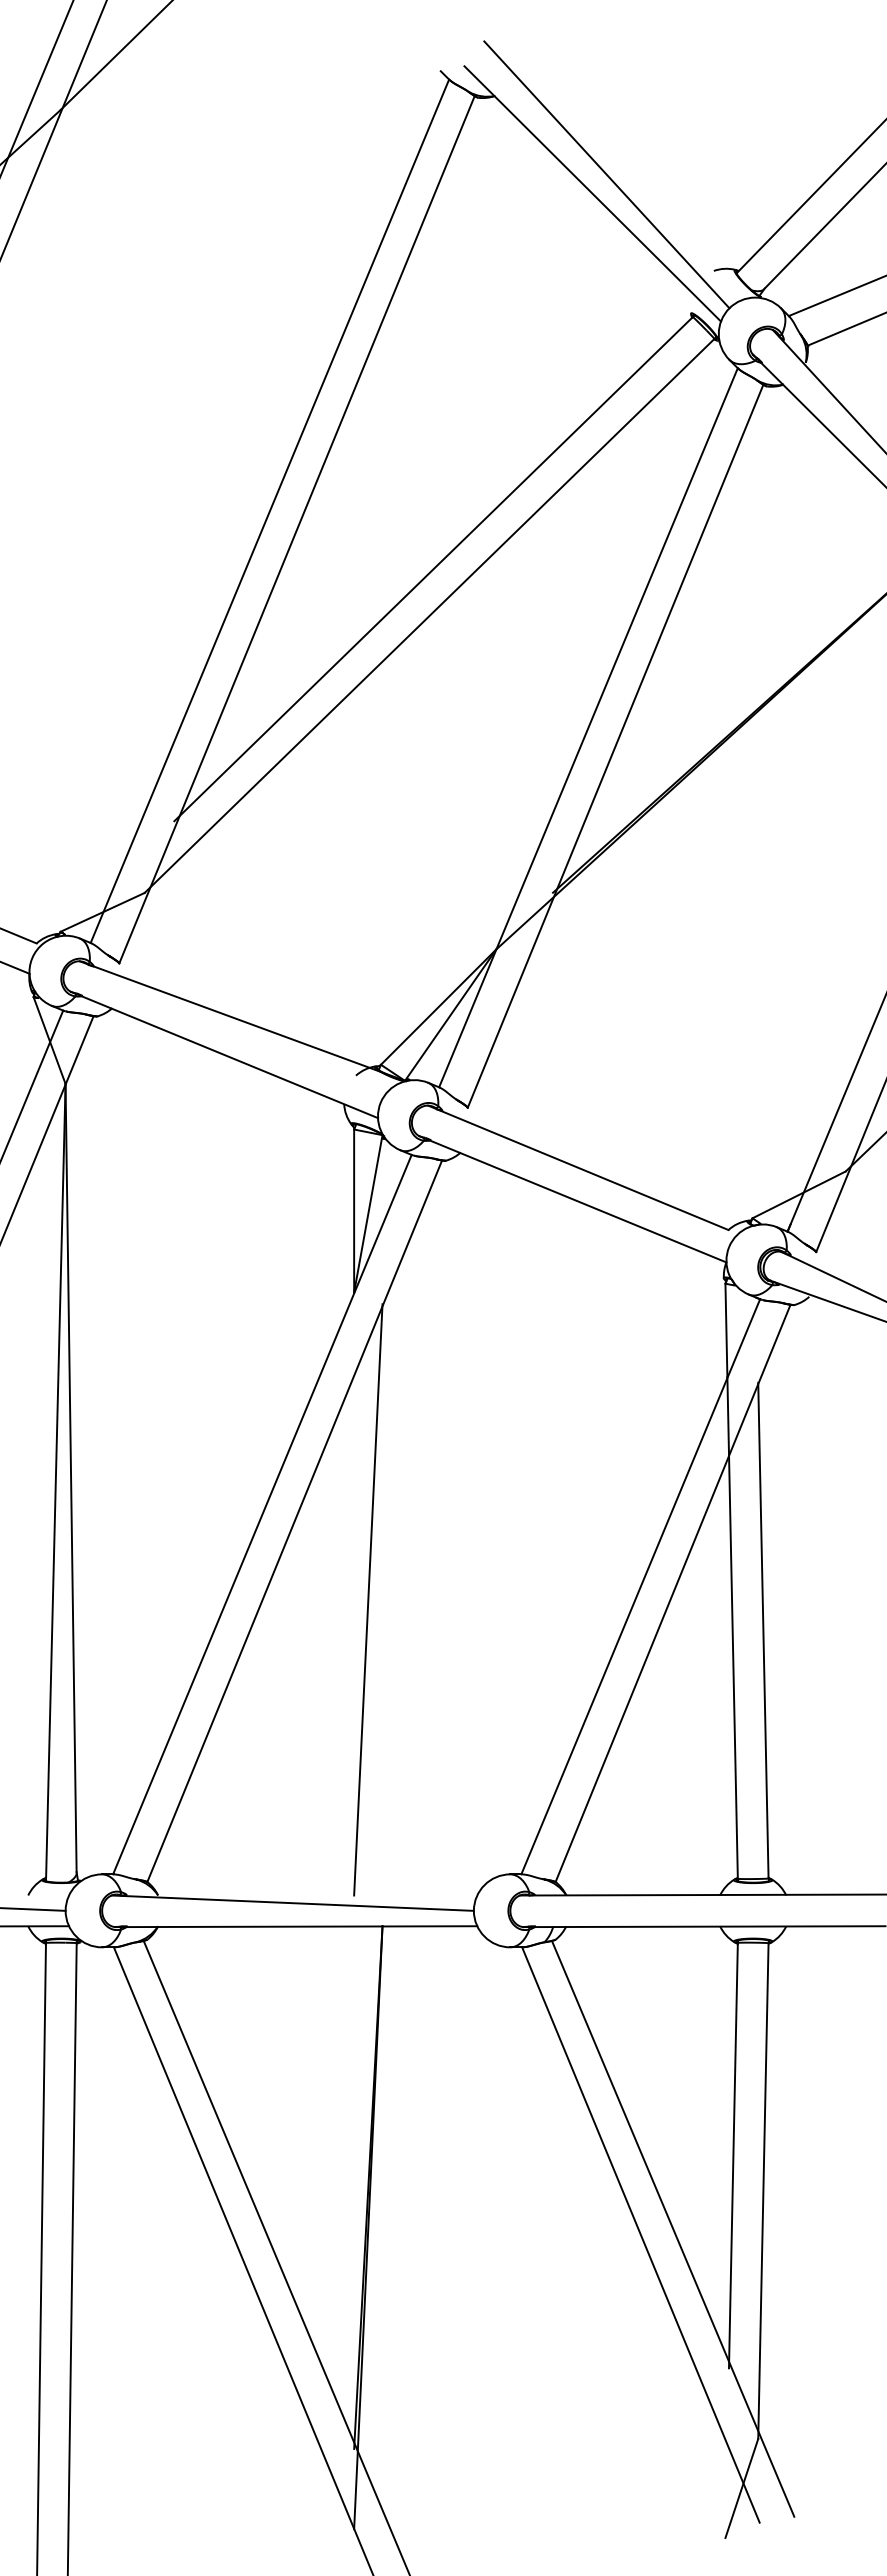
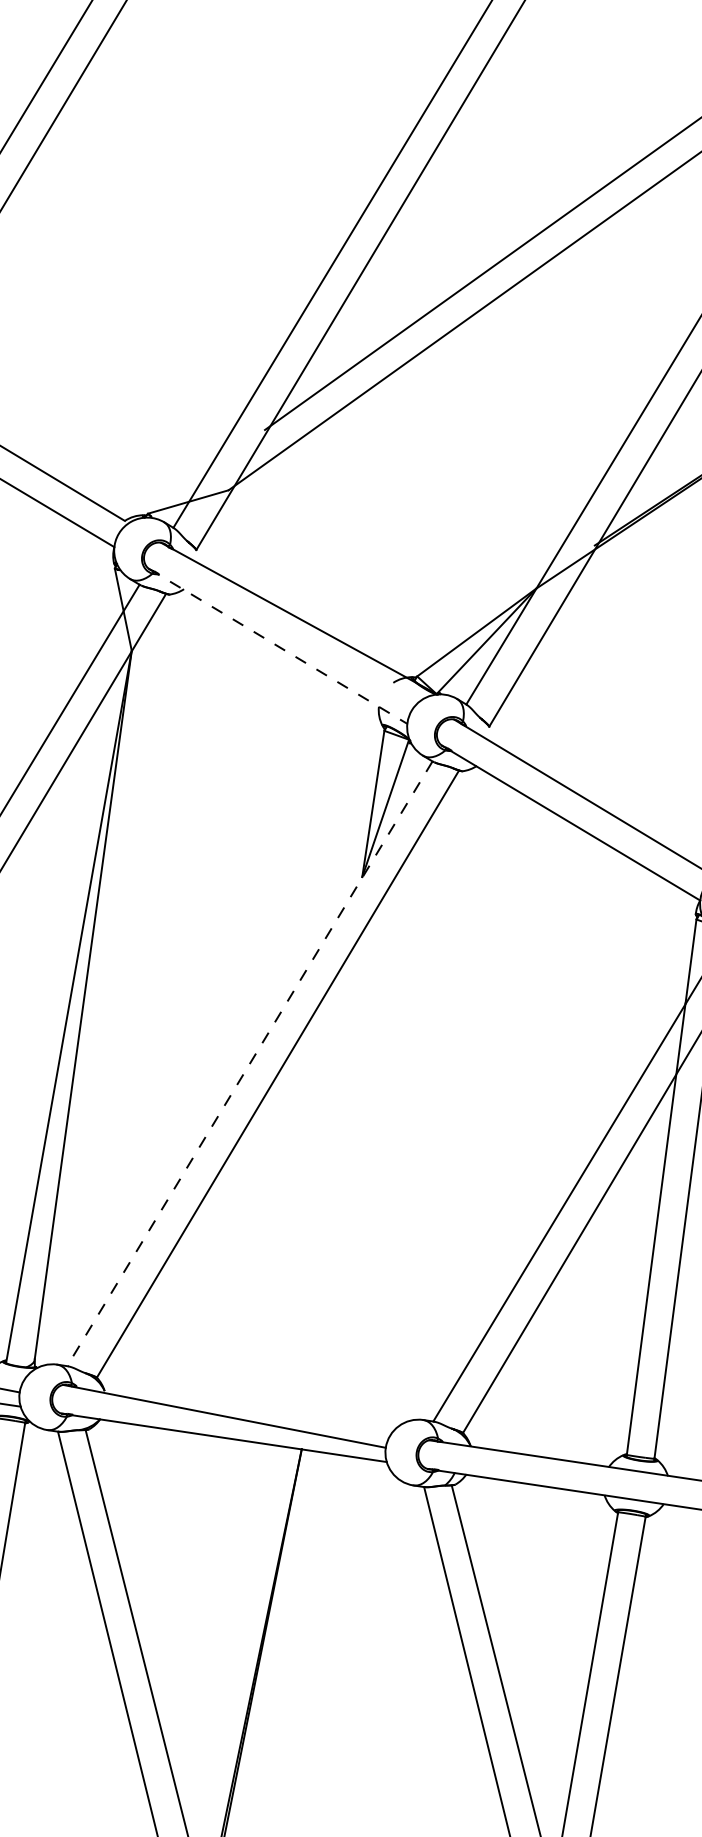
line: (224, 1055) -> (278, 646), solid -> dashed
line: (262, 1515) -> (249, 1064), solid -> dashed
line: (368, 1599) -> (333, 1154), removed

